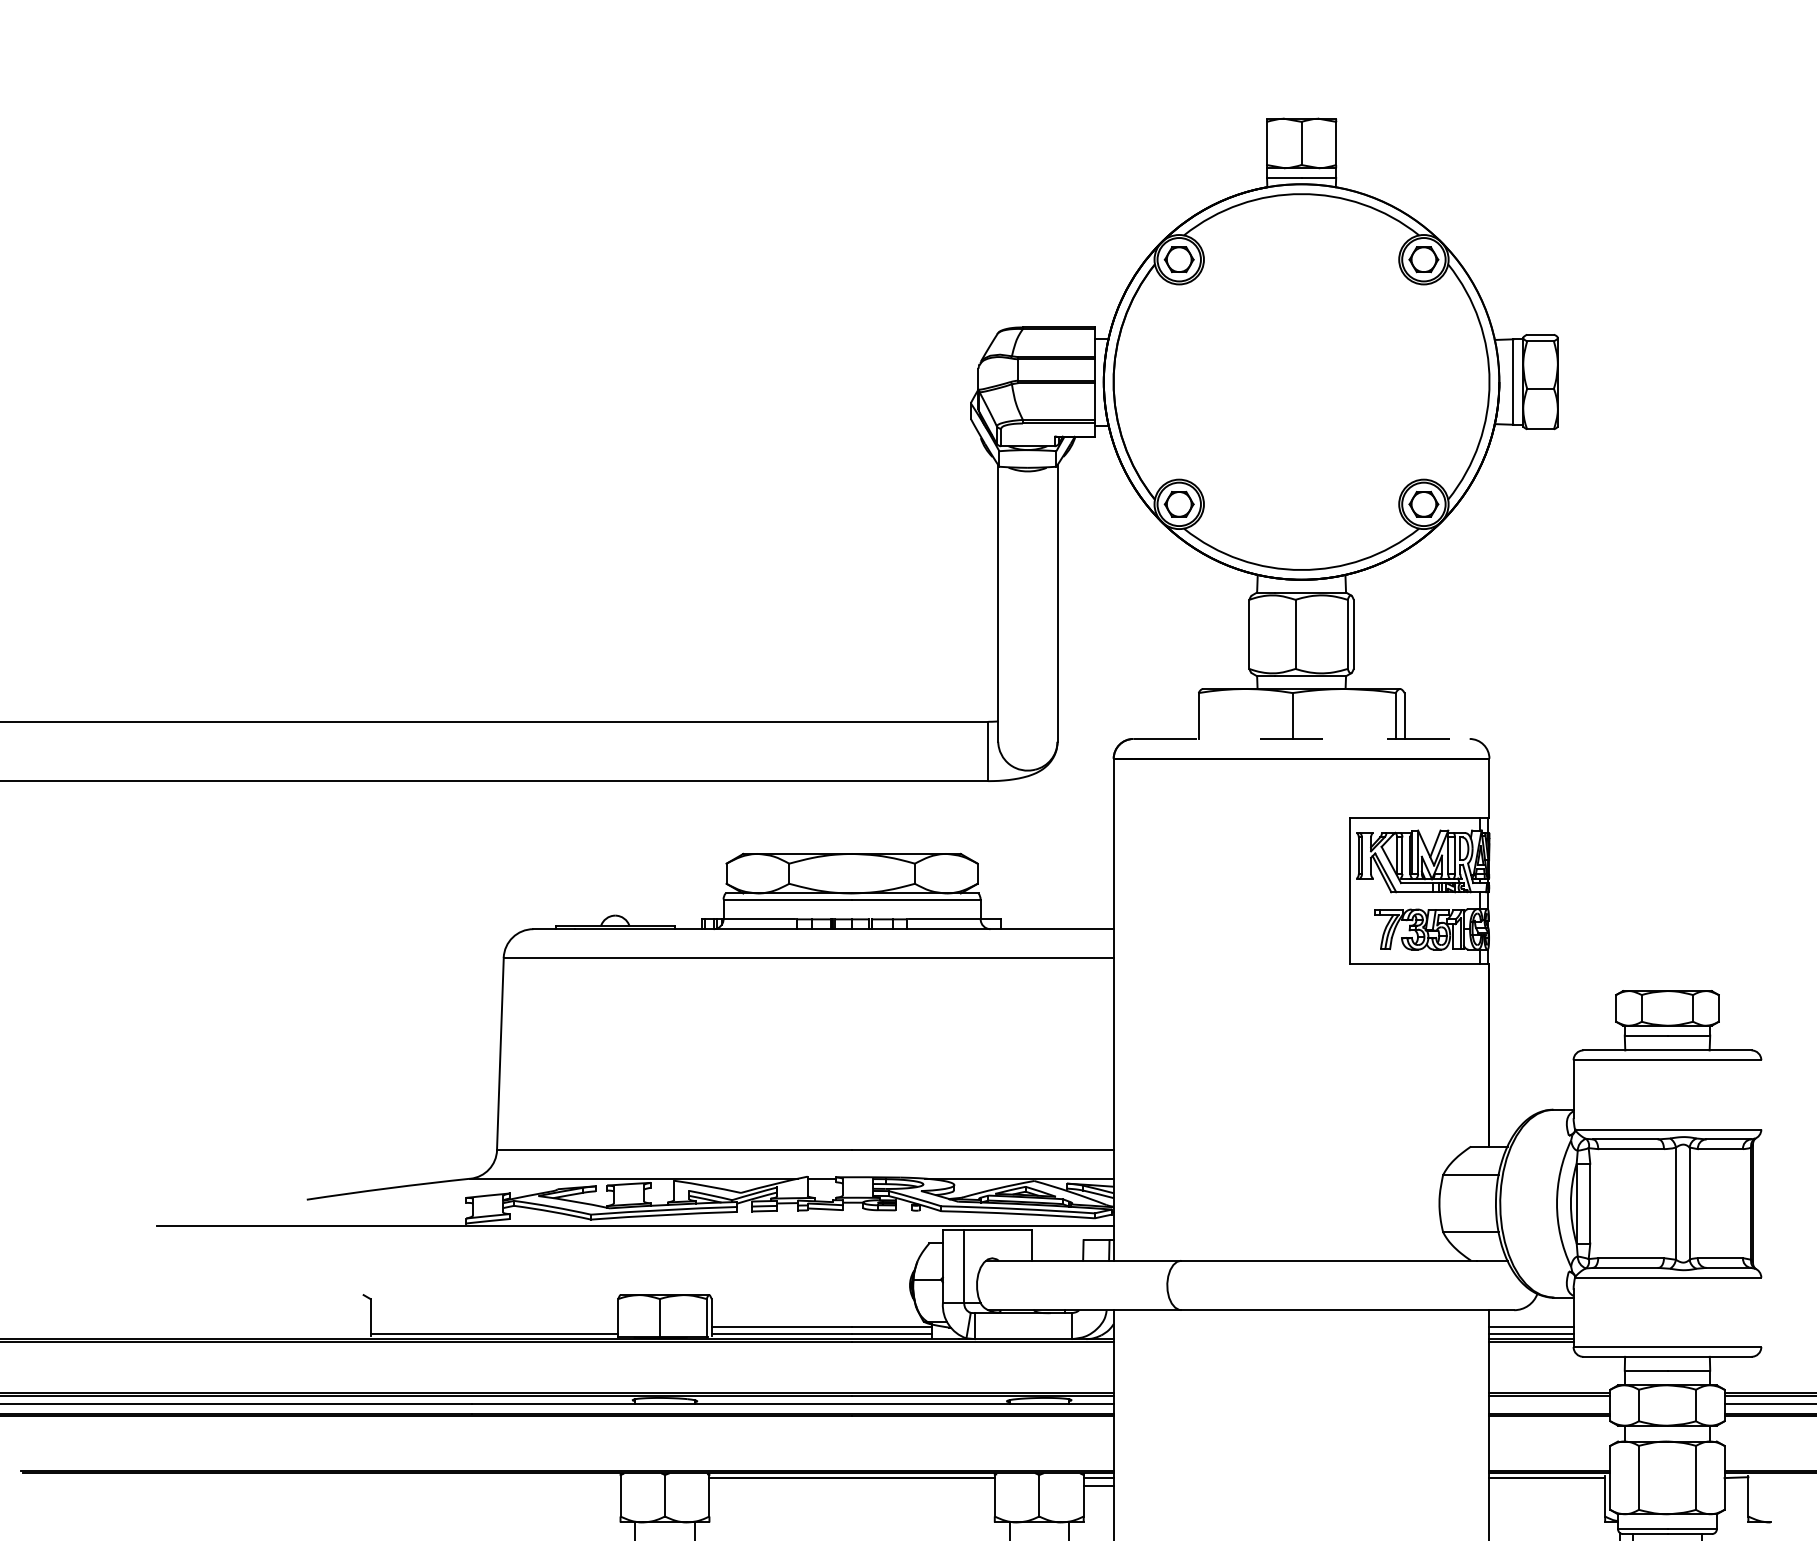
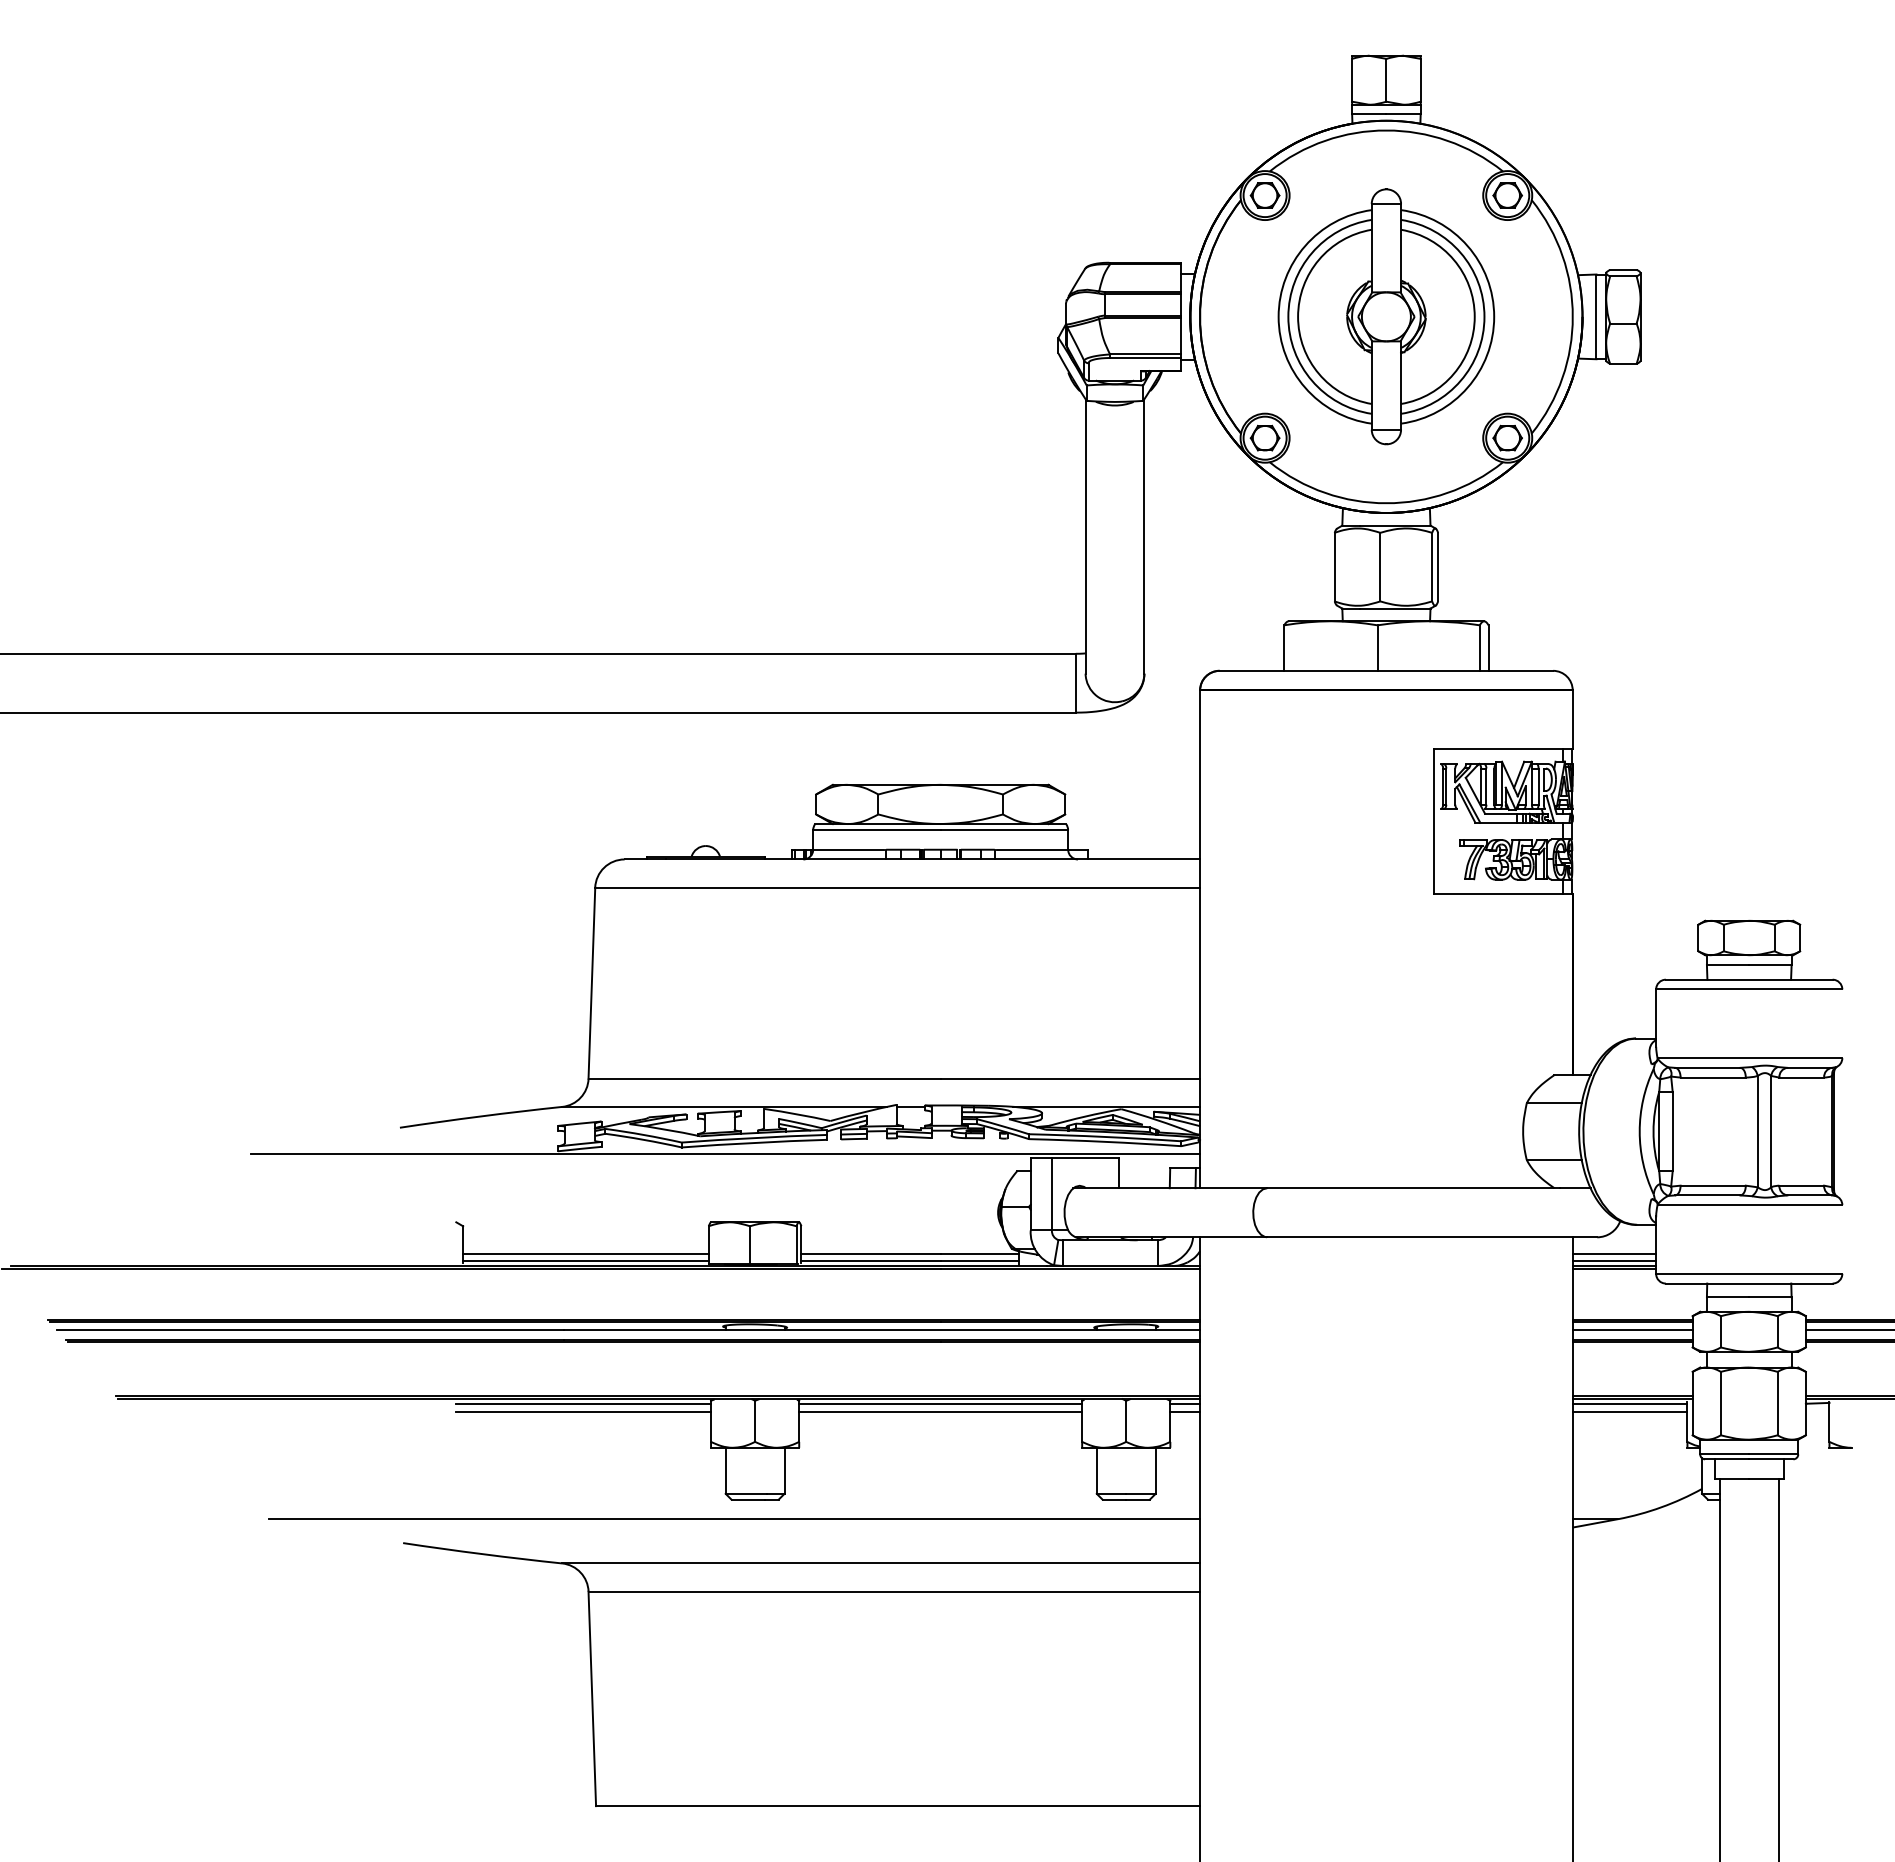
part: (1301, 381) -> (1386, 316), added
line: (1301, 738) -> (1386, 670), dashed -> solid
line: (493, 1327) -> (585, 1254), added
line: (1549, 1404) -> (1632, 1330), added
line: (491, 1477) -> (583, 1403), added
line: (491, 1485) -> (583, 1411), added
line: (851, 1485) -> (940, 1411), added
line: (1546, 1485) -> (1629, 1411), added

